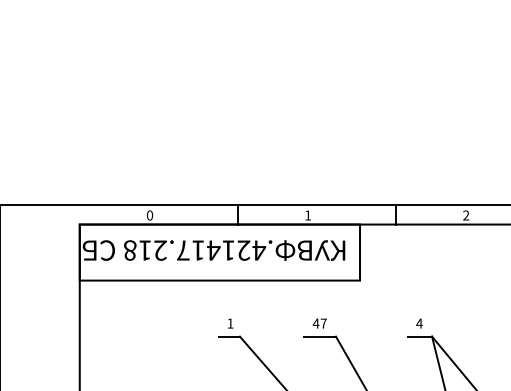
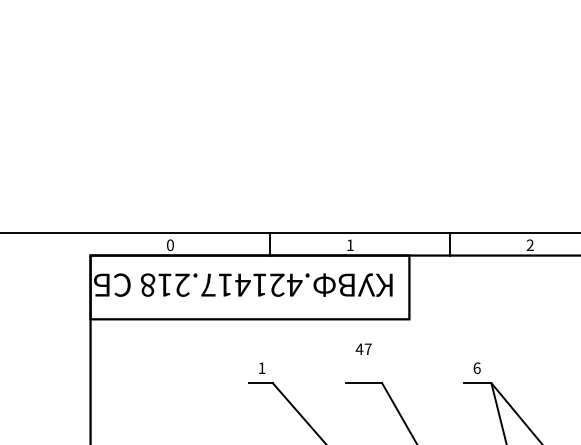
text: (319, 322) -> (363, 348), moved
text: (418, 323) -> (476, 368), 4 -> 6

